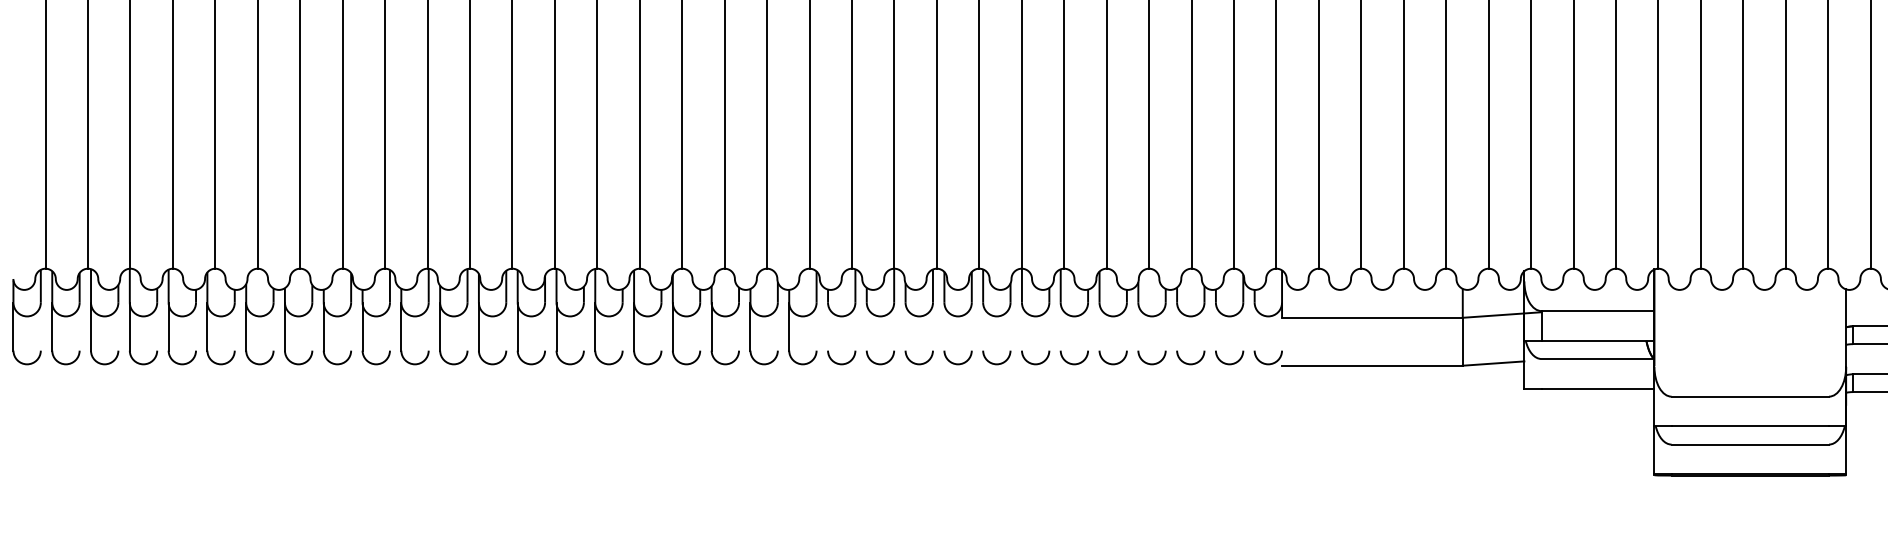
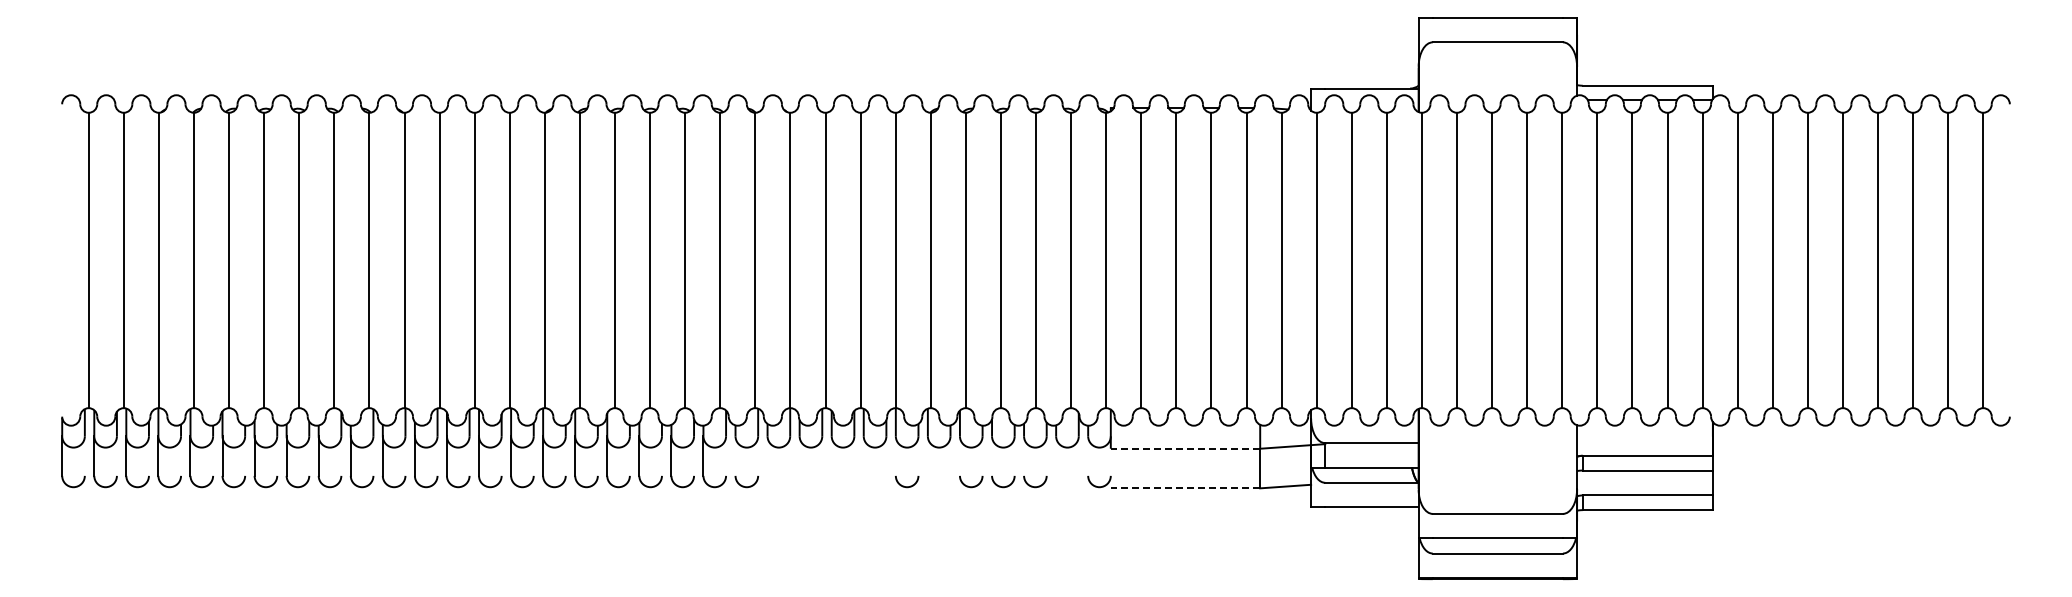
line: (1372, 317) -> (1185, 448), solid -> dashed
part: (938, 358) -> (826, 482), removed
arc: (1074, 363) -> (939, 486), removed
arc: (1229, 363) -> (1067, 486), removed
line: (1372, 365) -> (1185, 488), solid -> dashed

